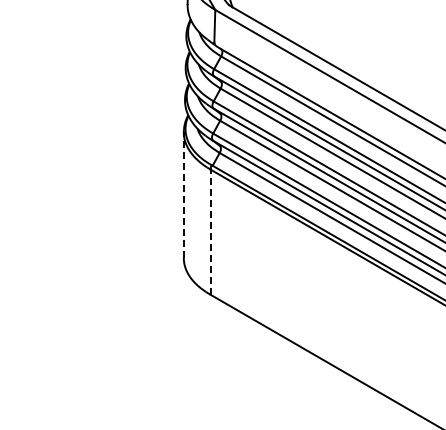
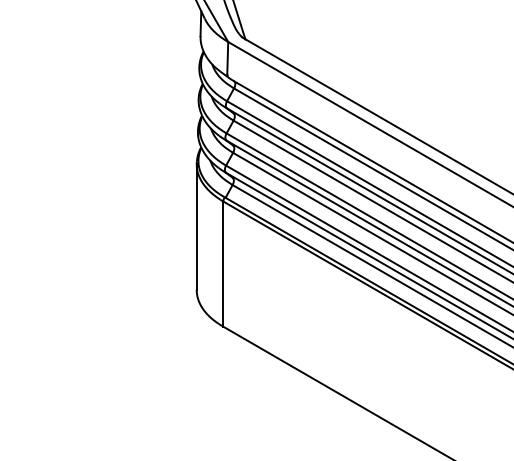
line: (183, 195) -> (196, 227), dashed -> solid
line: (210, 232) -> (223, 264), dashed -> solid

